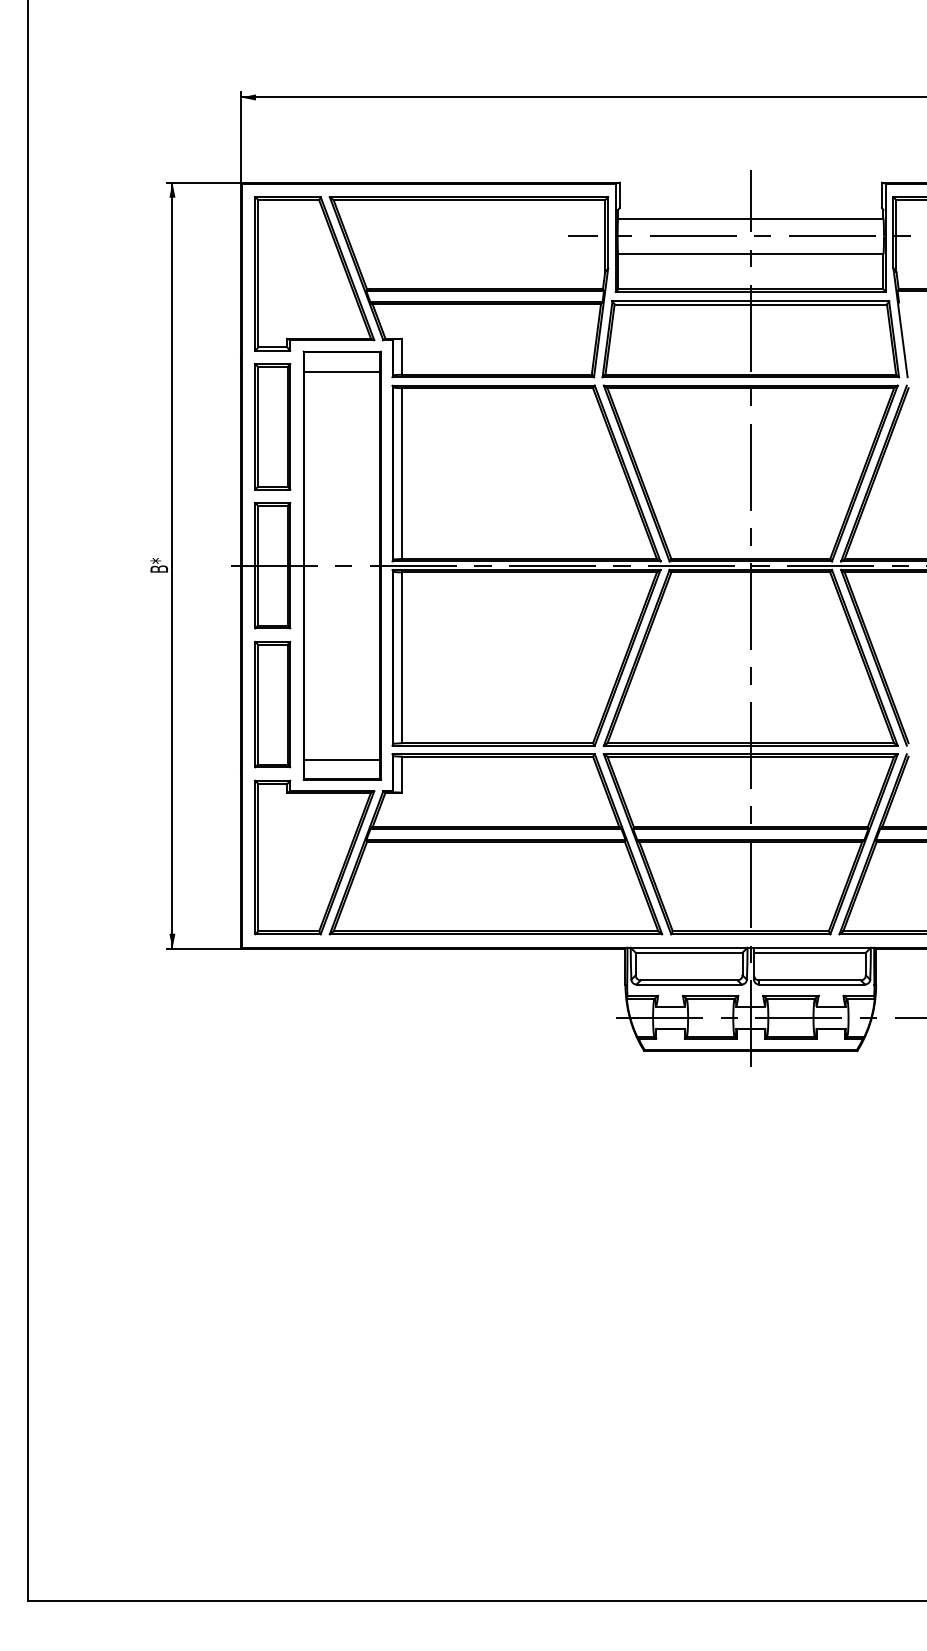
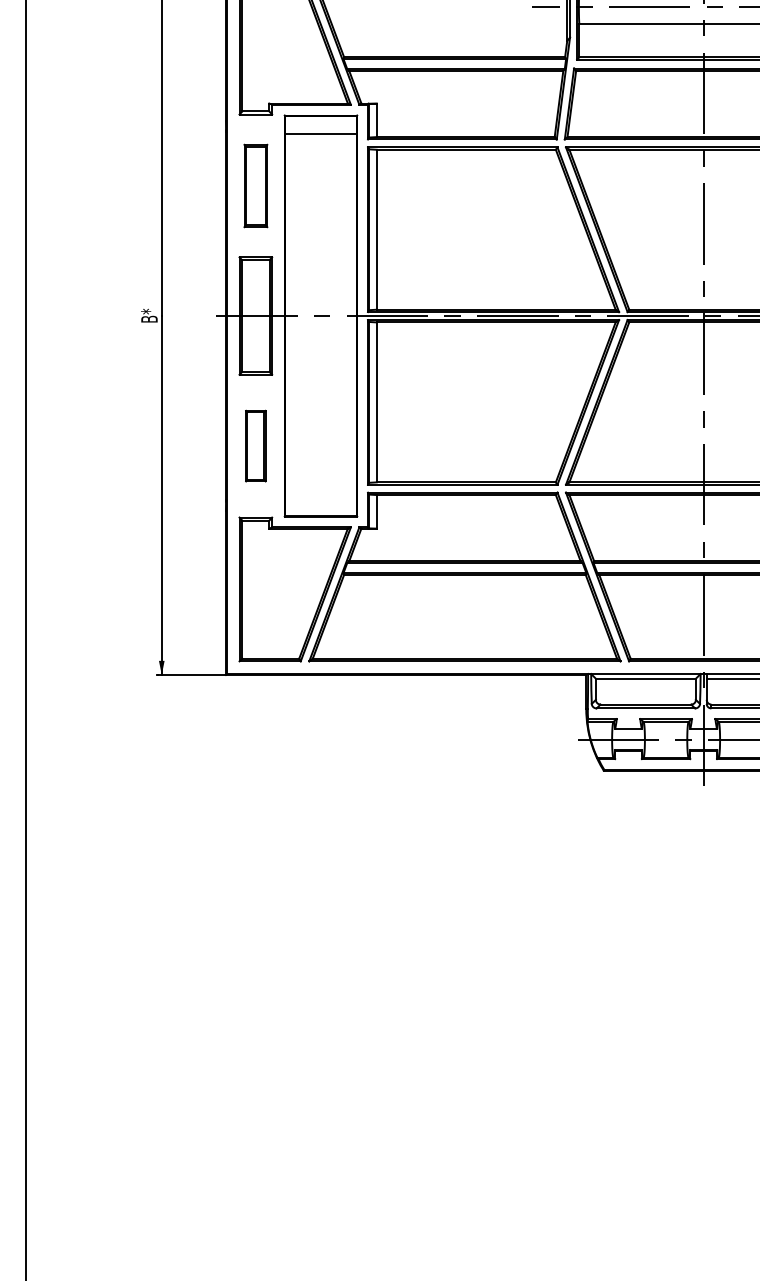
part: (272, 426) -> (255, 185), size x0.7
part: (272, 704) -> (255, 446), size x0.6
line: (342, 759) -> (321, 497), removed

